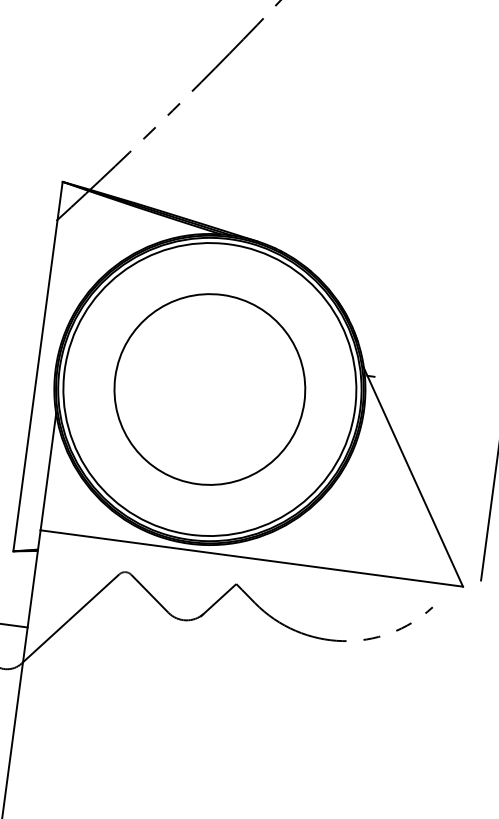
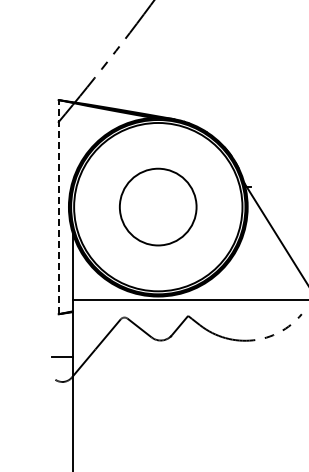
line: (37, 365) -> (58, 206), solid -> dashed
circle: (208, 388) -> (157, 206), size x0.7

